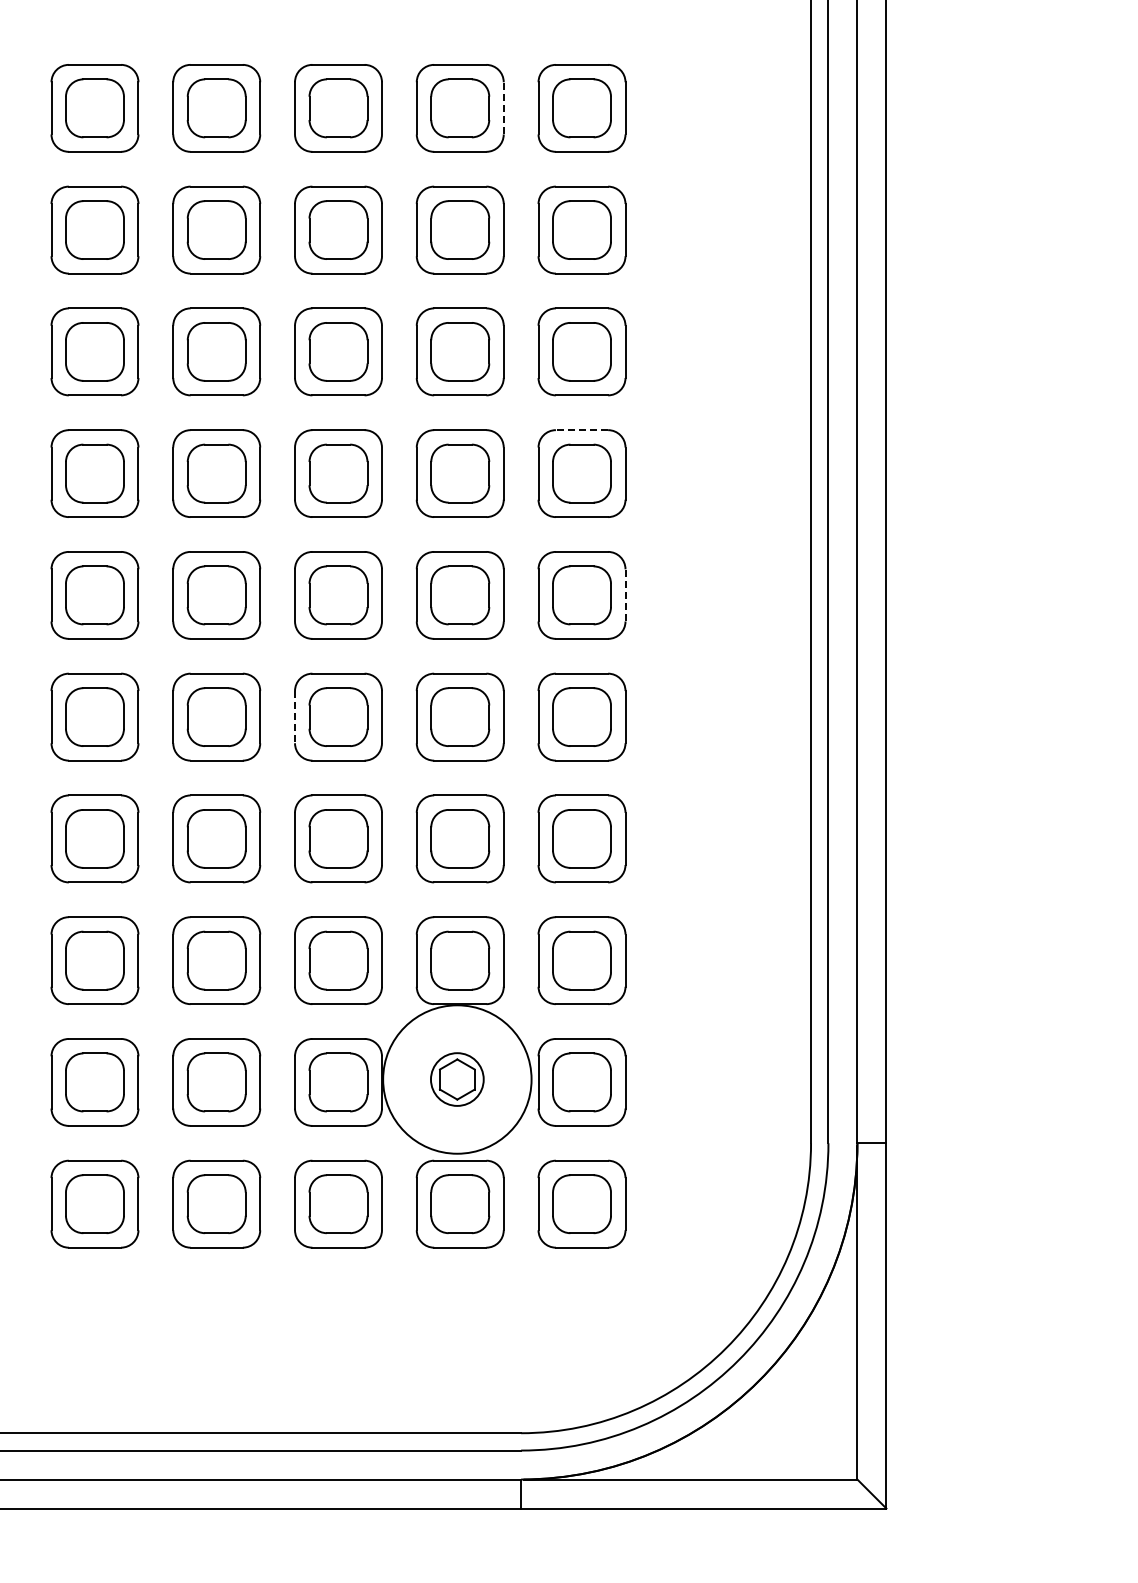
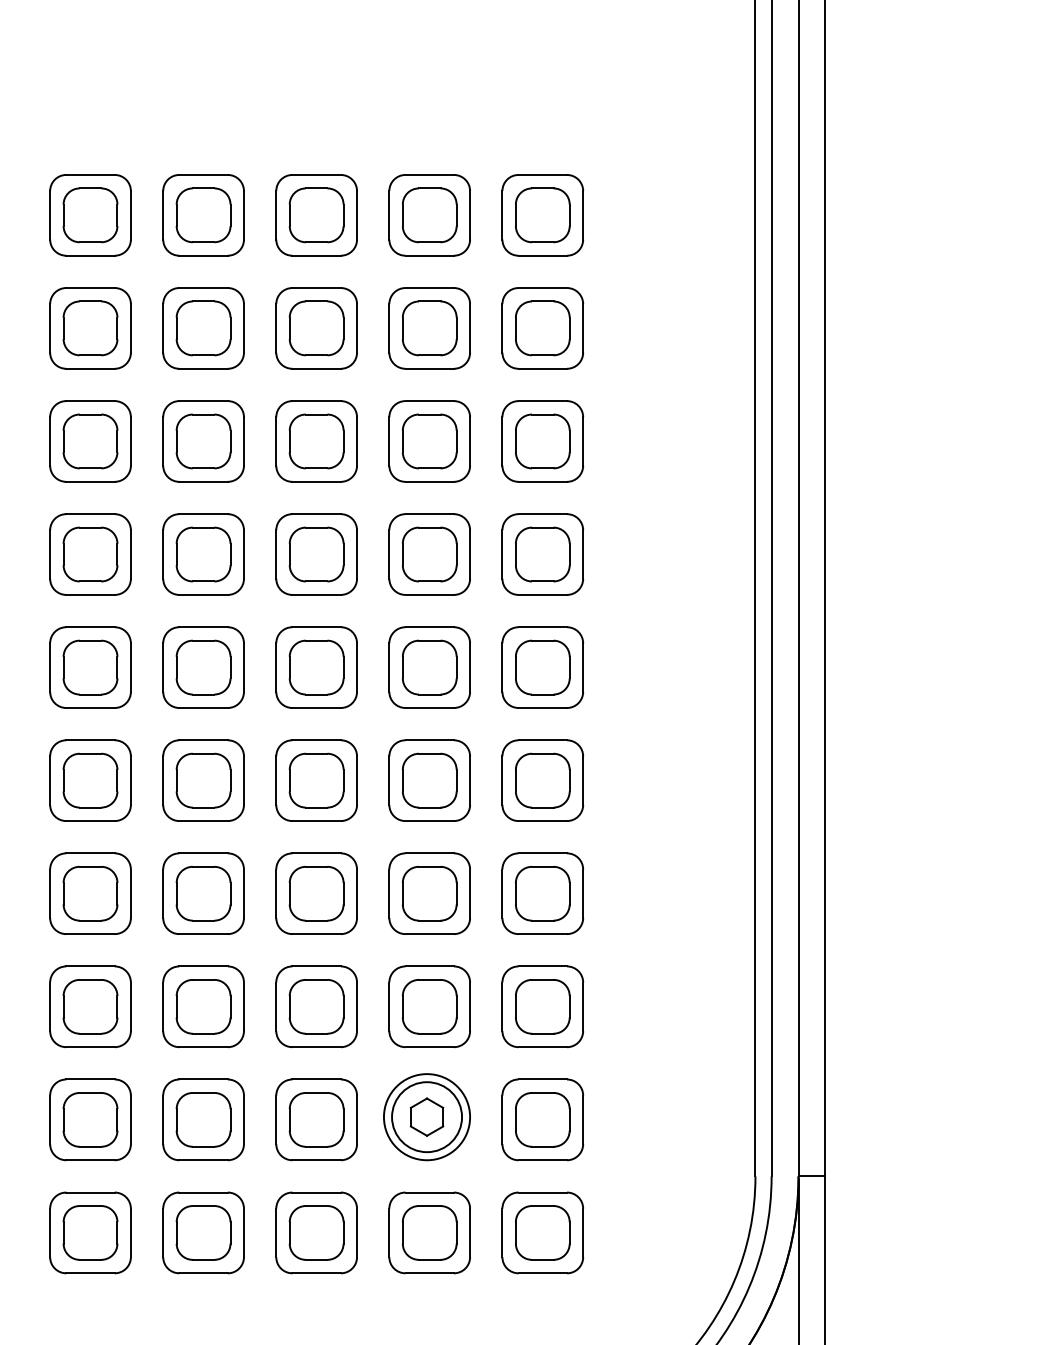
line: (503, 107) -> (469, 214), dashed -> solid
line: (581, 430) -> (542, 514), dashed -> solid
line: (625, 594) -> (583, 666), dashed -> solid
line: (295, 717) -> (276, 780), dashed -> solid
circle: (456, 1079) -> (426, 1117), size x0.62
circle: (457, 1079) -> (427, 1117), size x1.43

